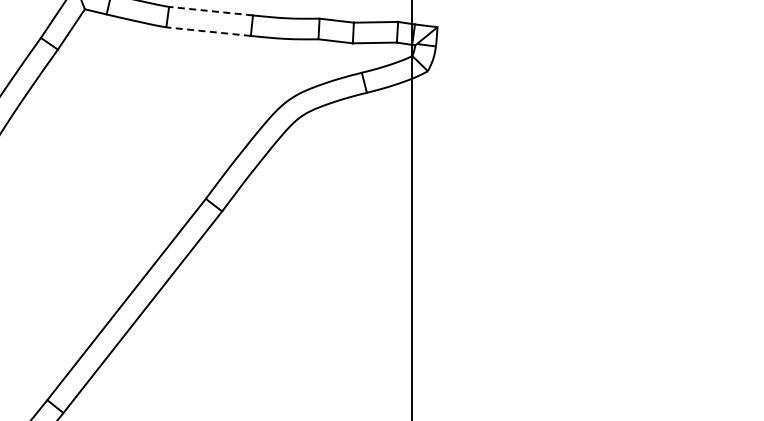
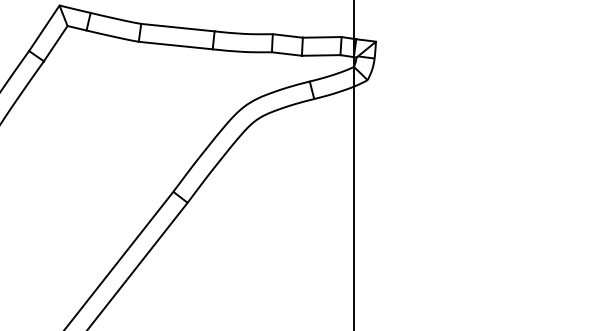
line: (210, 11) -> (177, 27), dashed -> solid
line: (208, 31) -> (175, 45), dashed -> solid

